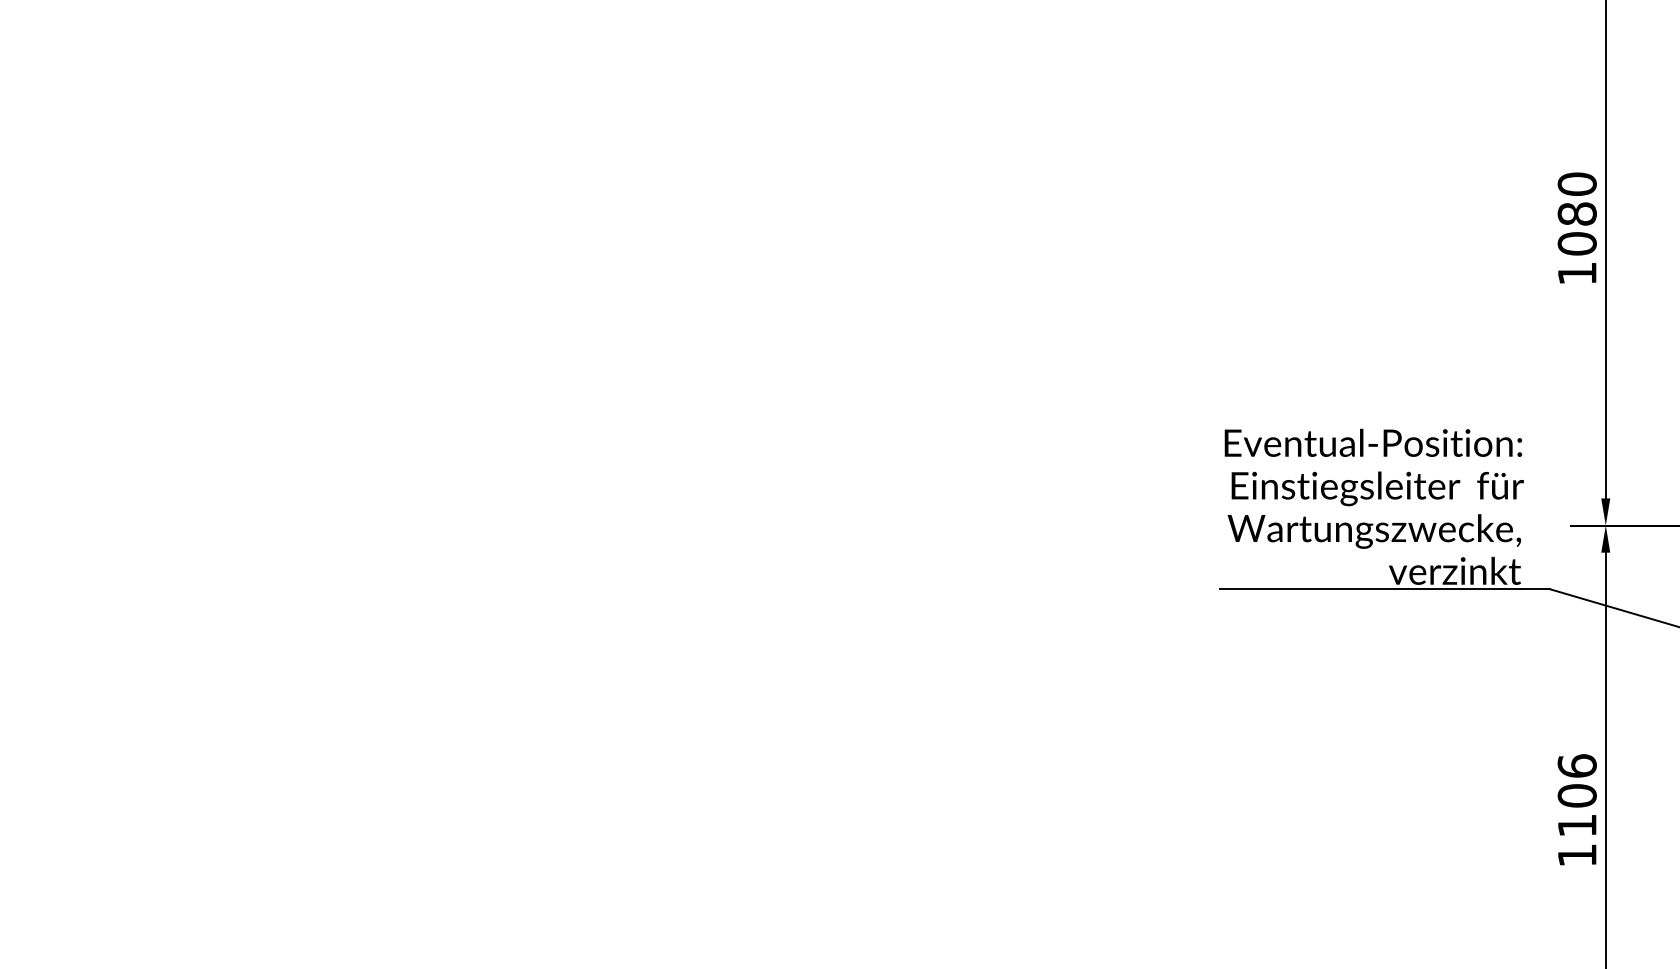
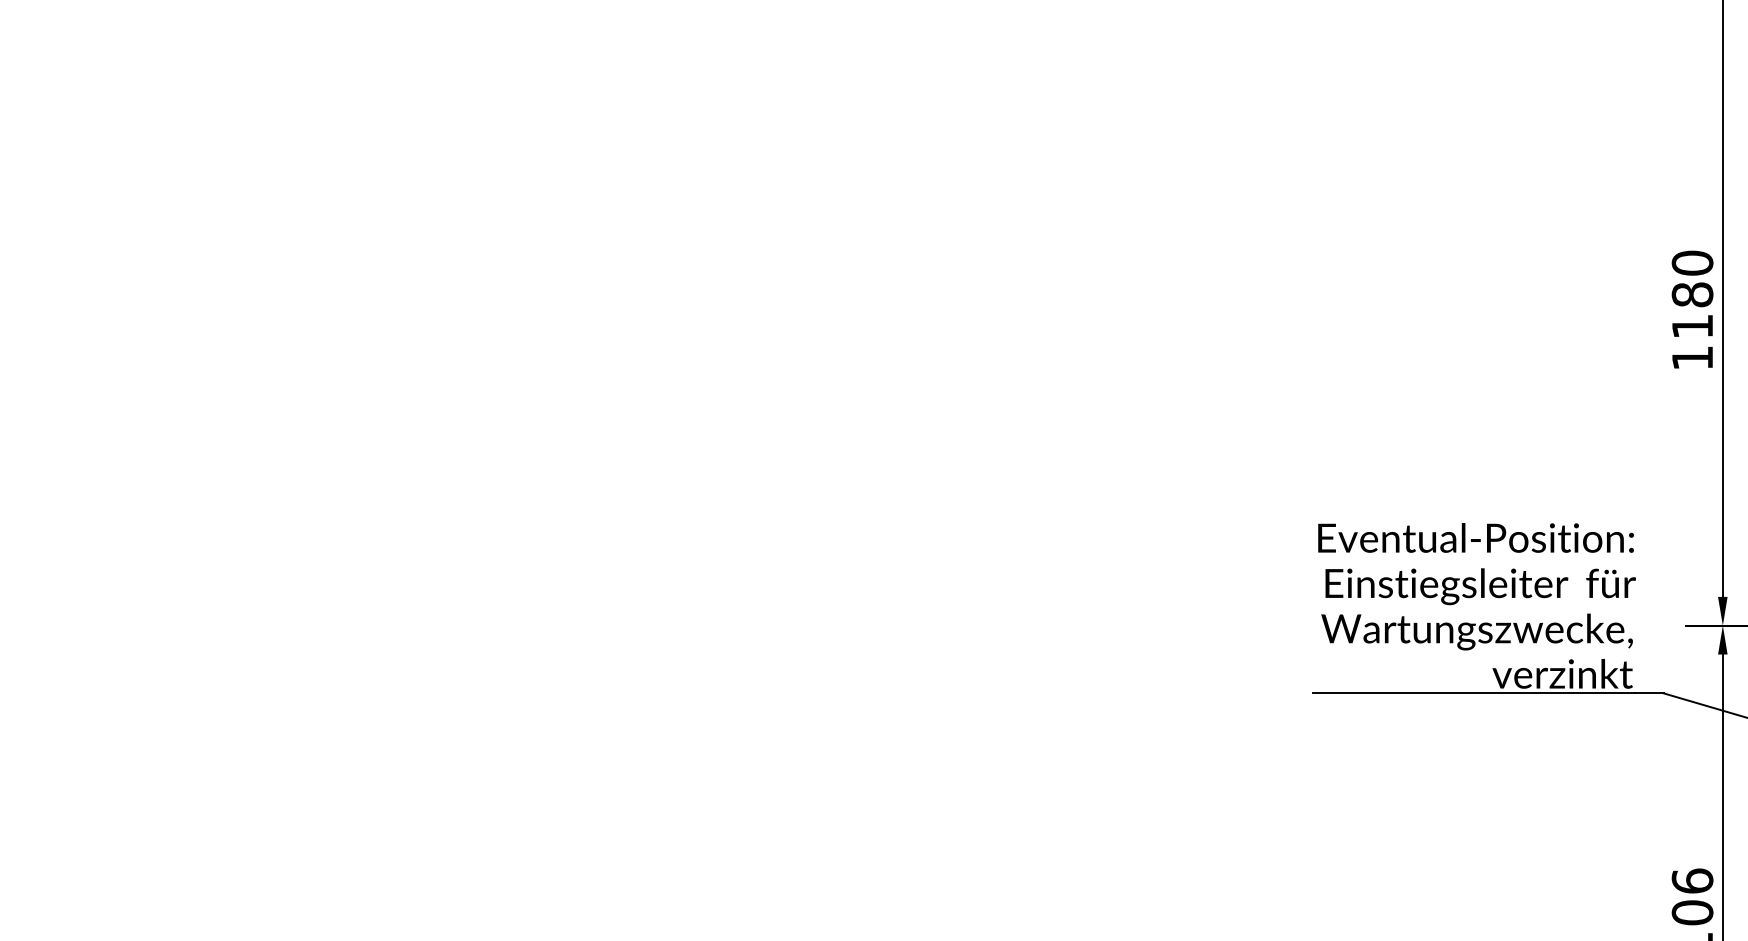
text: (1576, 243) -> (1691, 326), 1080 -> 1180

